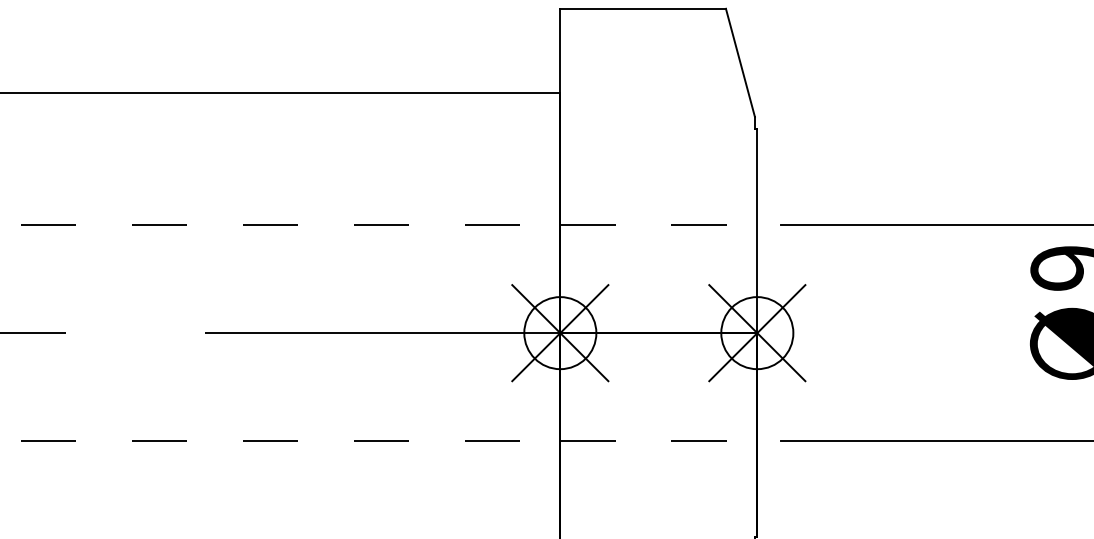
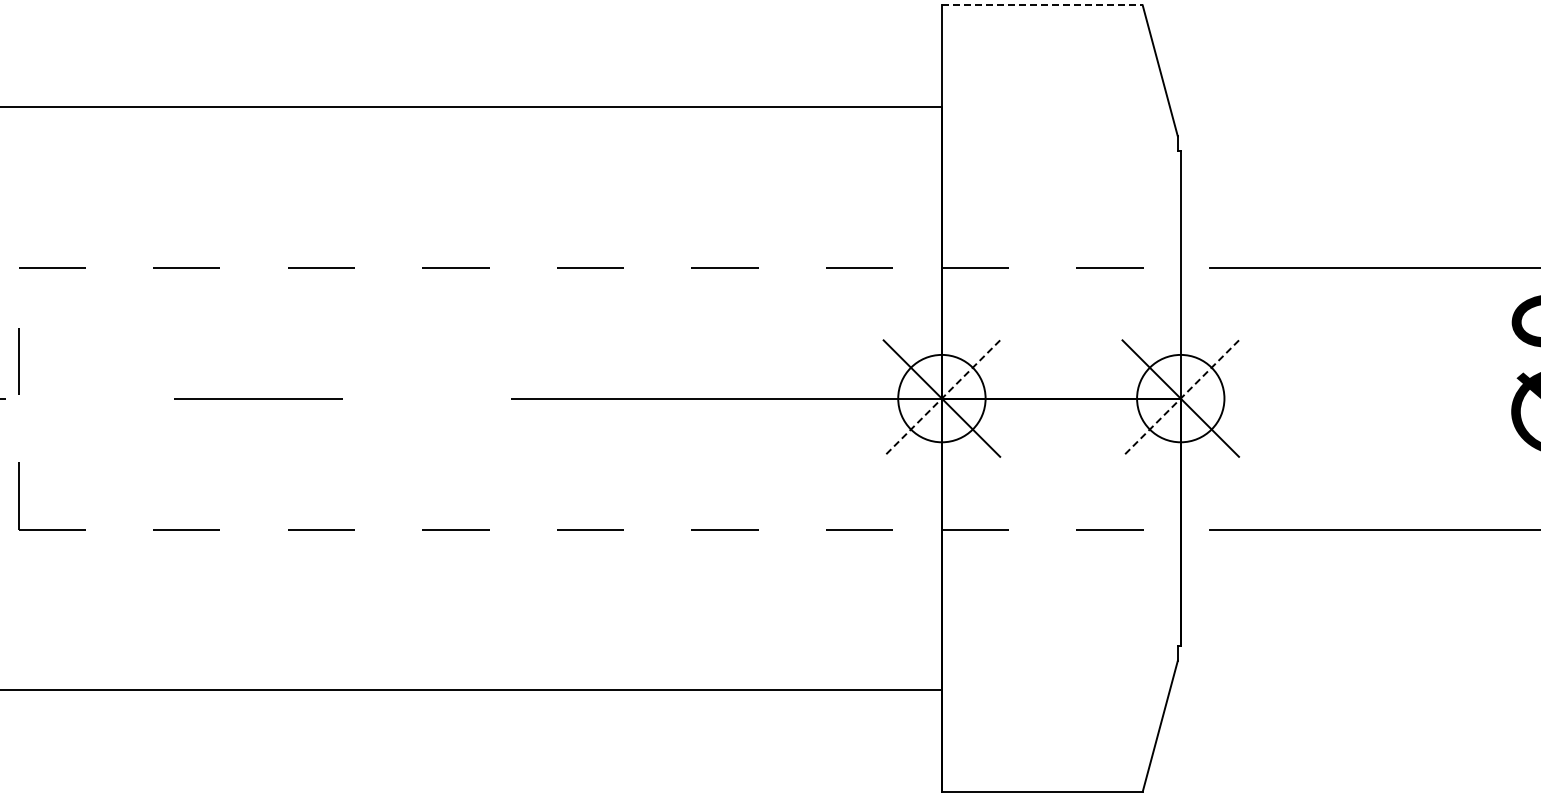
line: (643, 8) -> (1042, 5), solid -> dashed
line: (559, 333) -> (941, 398), solid -> dashed
line: (757, 333) -> (1180, 398), solid -> dashed

